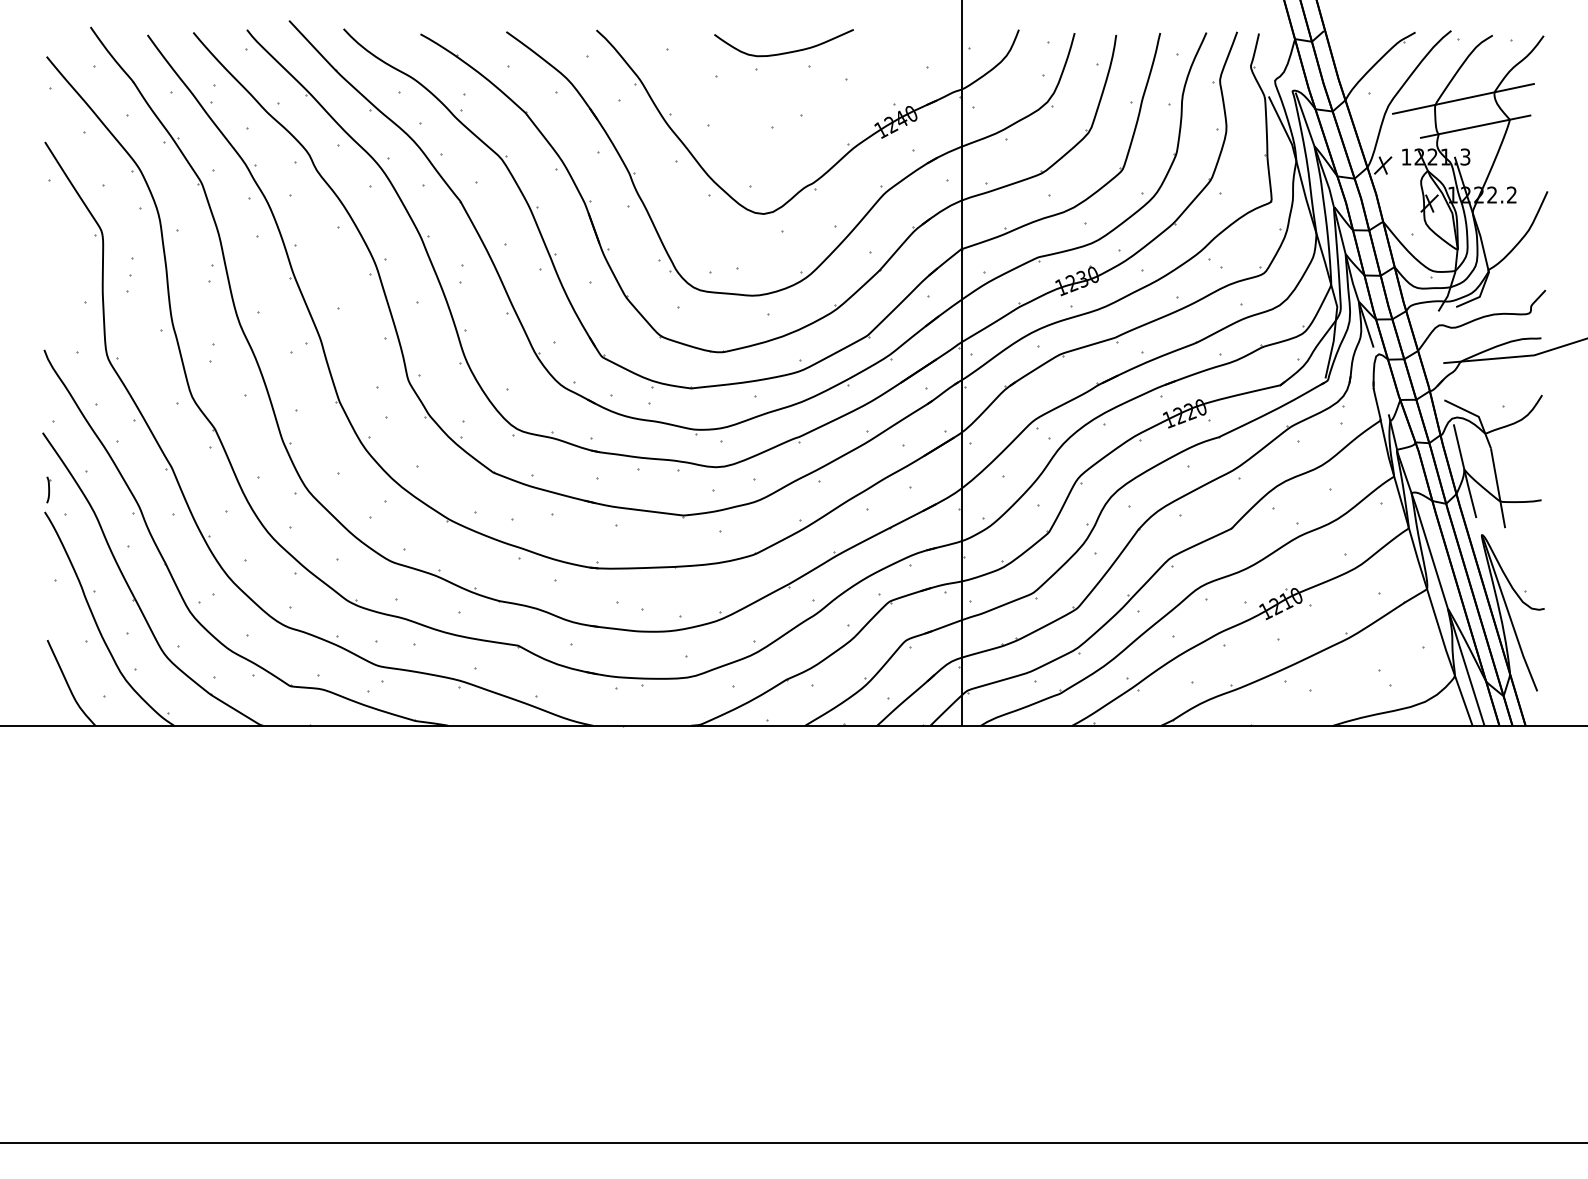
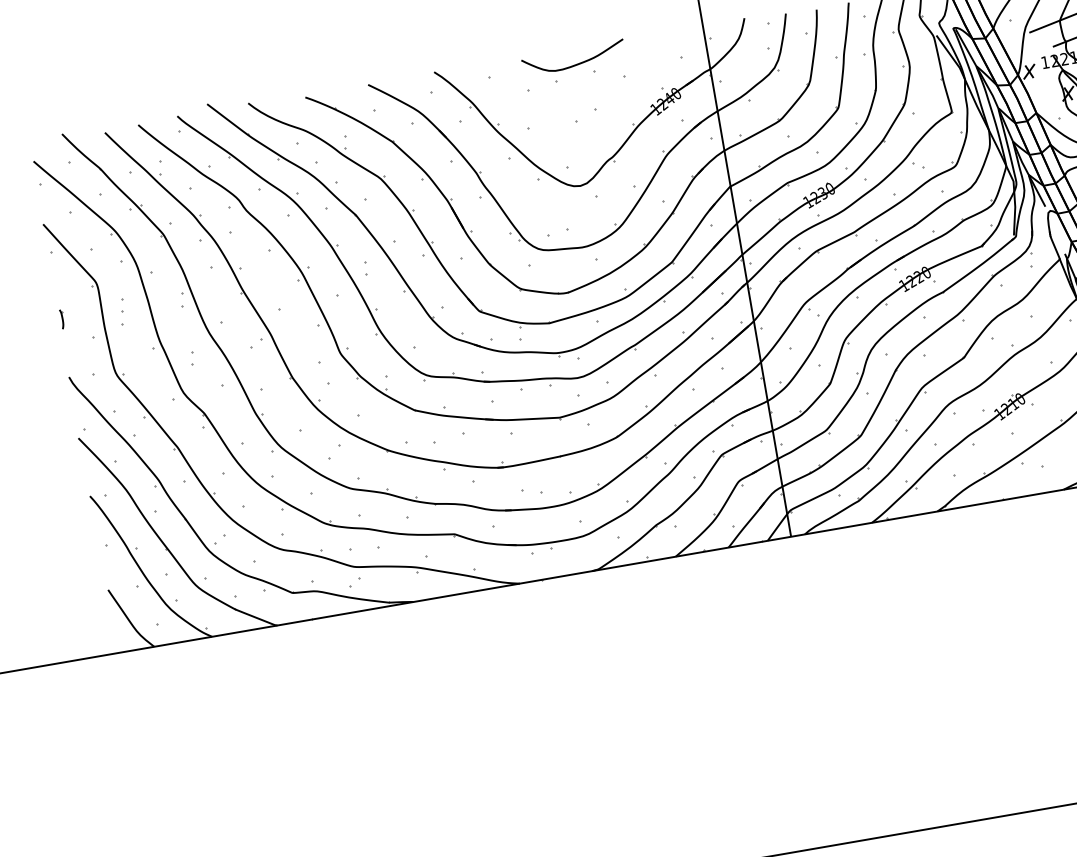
part: (48, 489) -> (62, 318), moved

